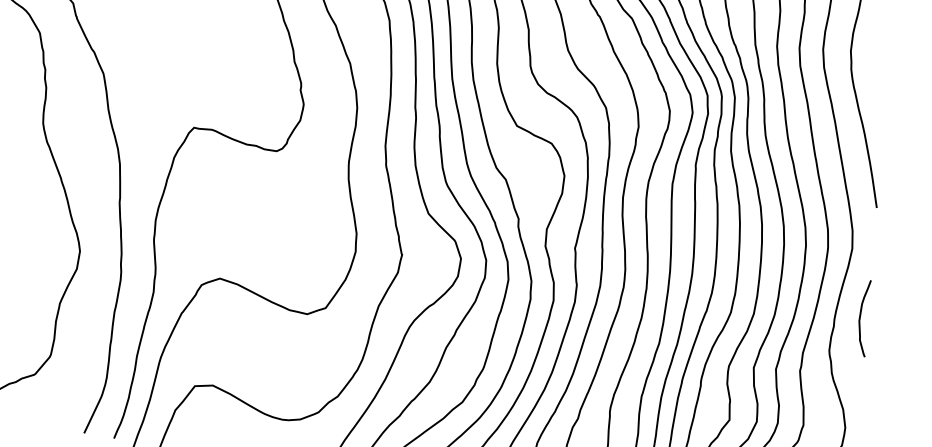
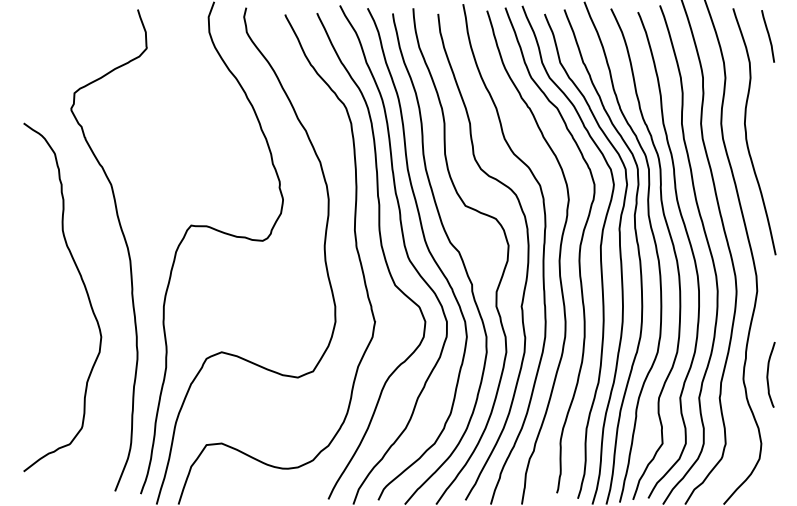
curve: (860, 317) -> (768, 374), moved

